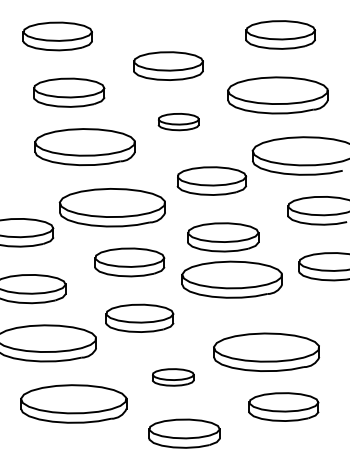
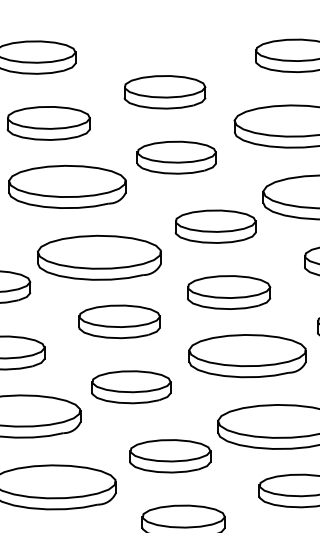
part: (178, 121) -> (176, 157), size x1.67
part: (231, 279) -> (246, 355), moved
part: (173, 377) -> (170, 456), size x1.67

